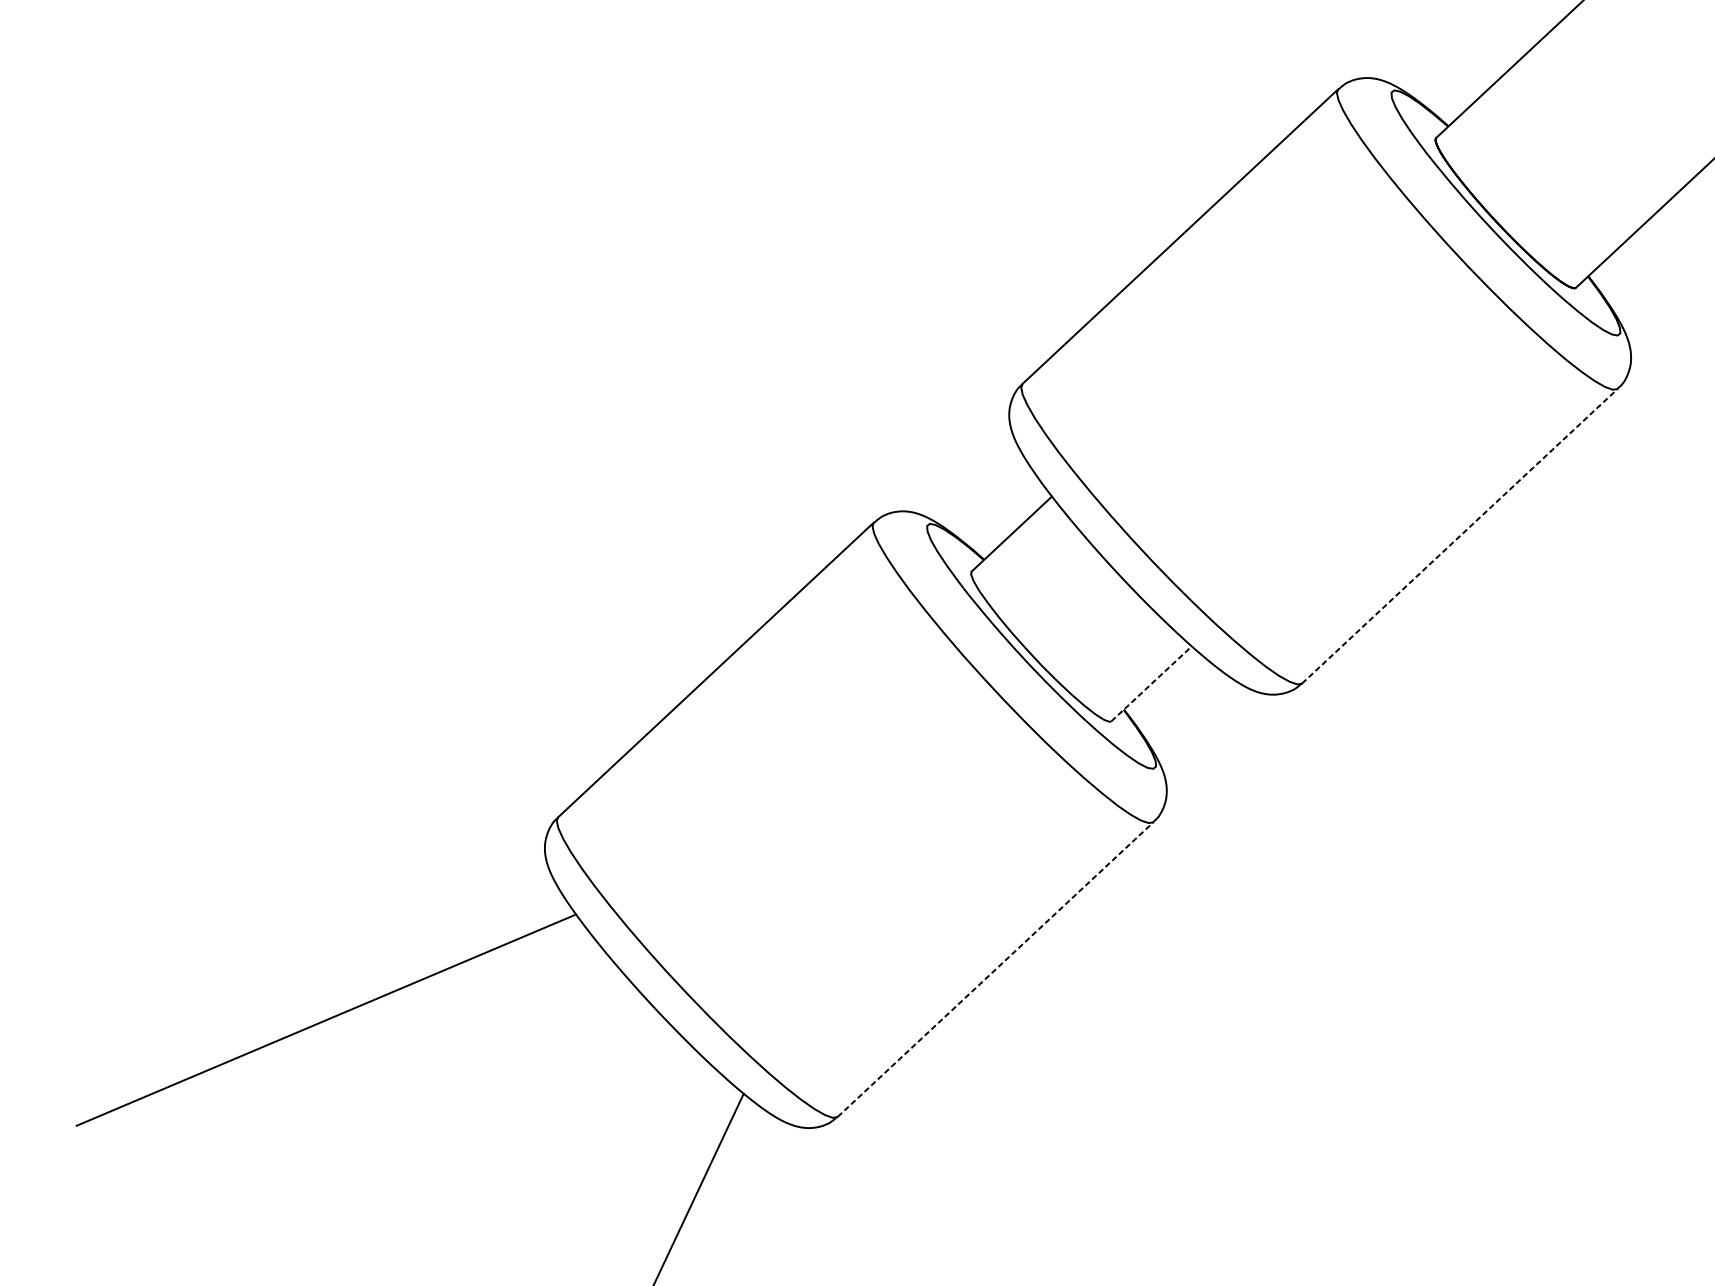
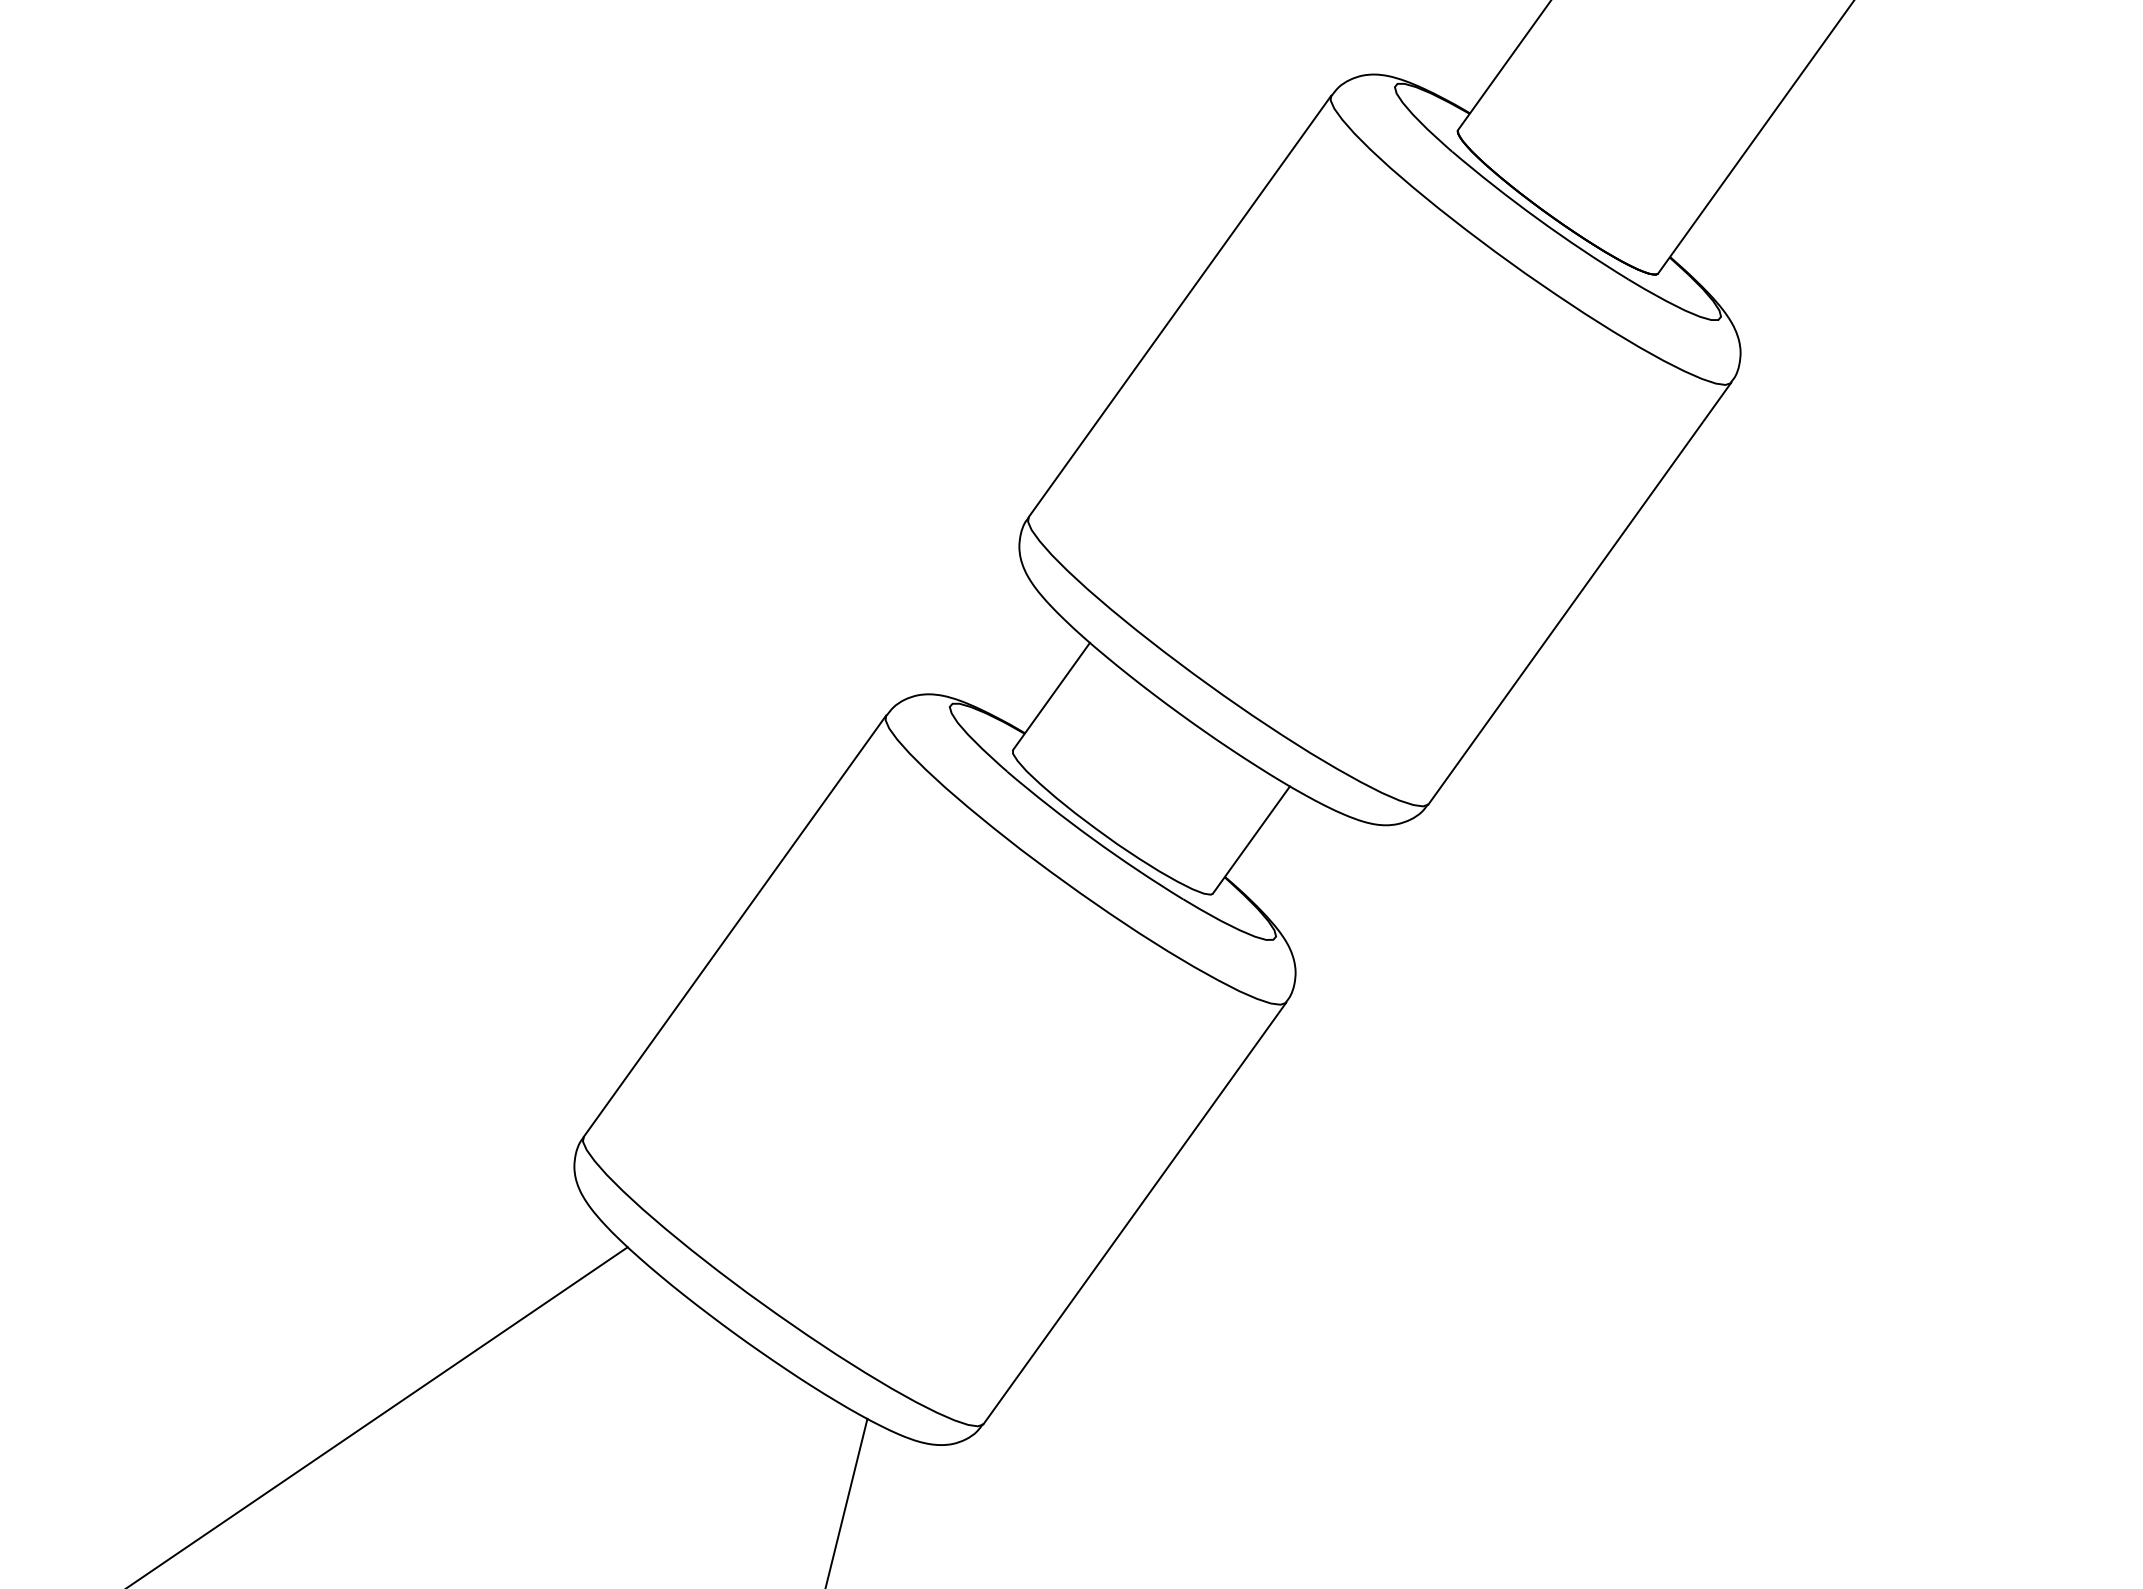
line: (1460, 536) -> (1580, 593), dashed -> solid
line: (1151, 683) -> (1251, 839), dashed -> solid
line: (996, 968) -> (1135, 1212), dashed -> solid

